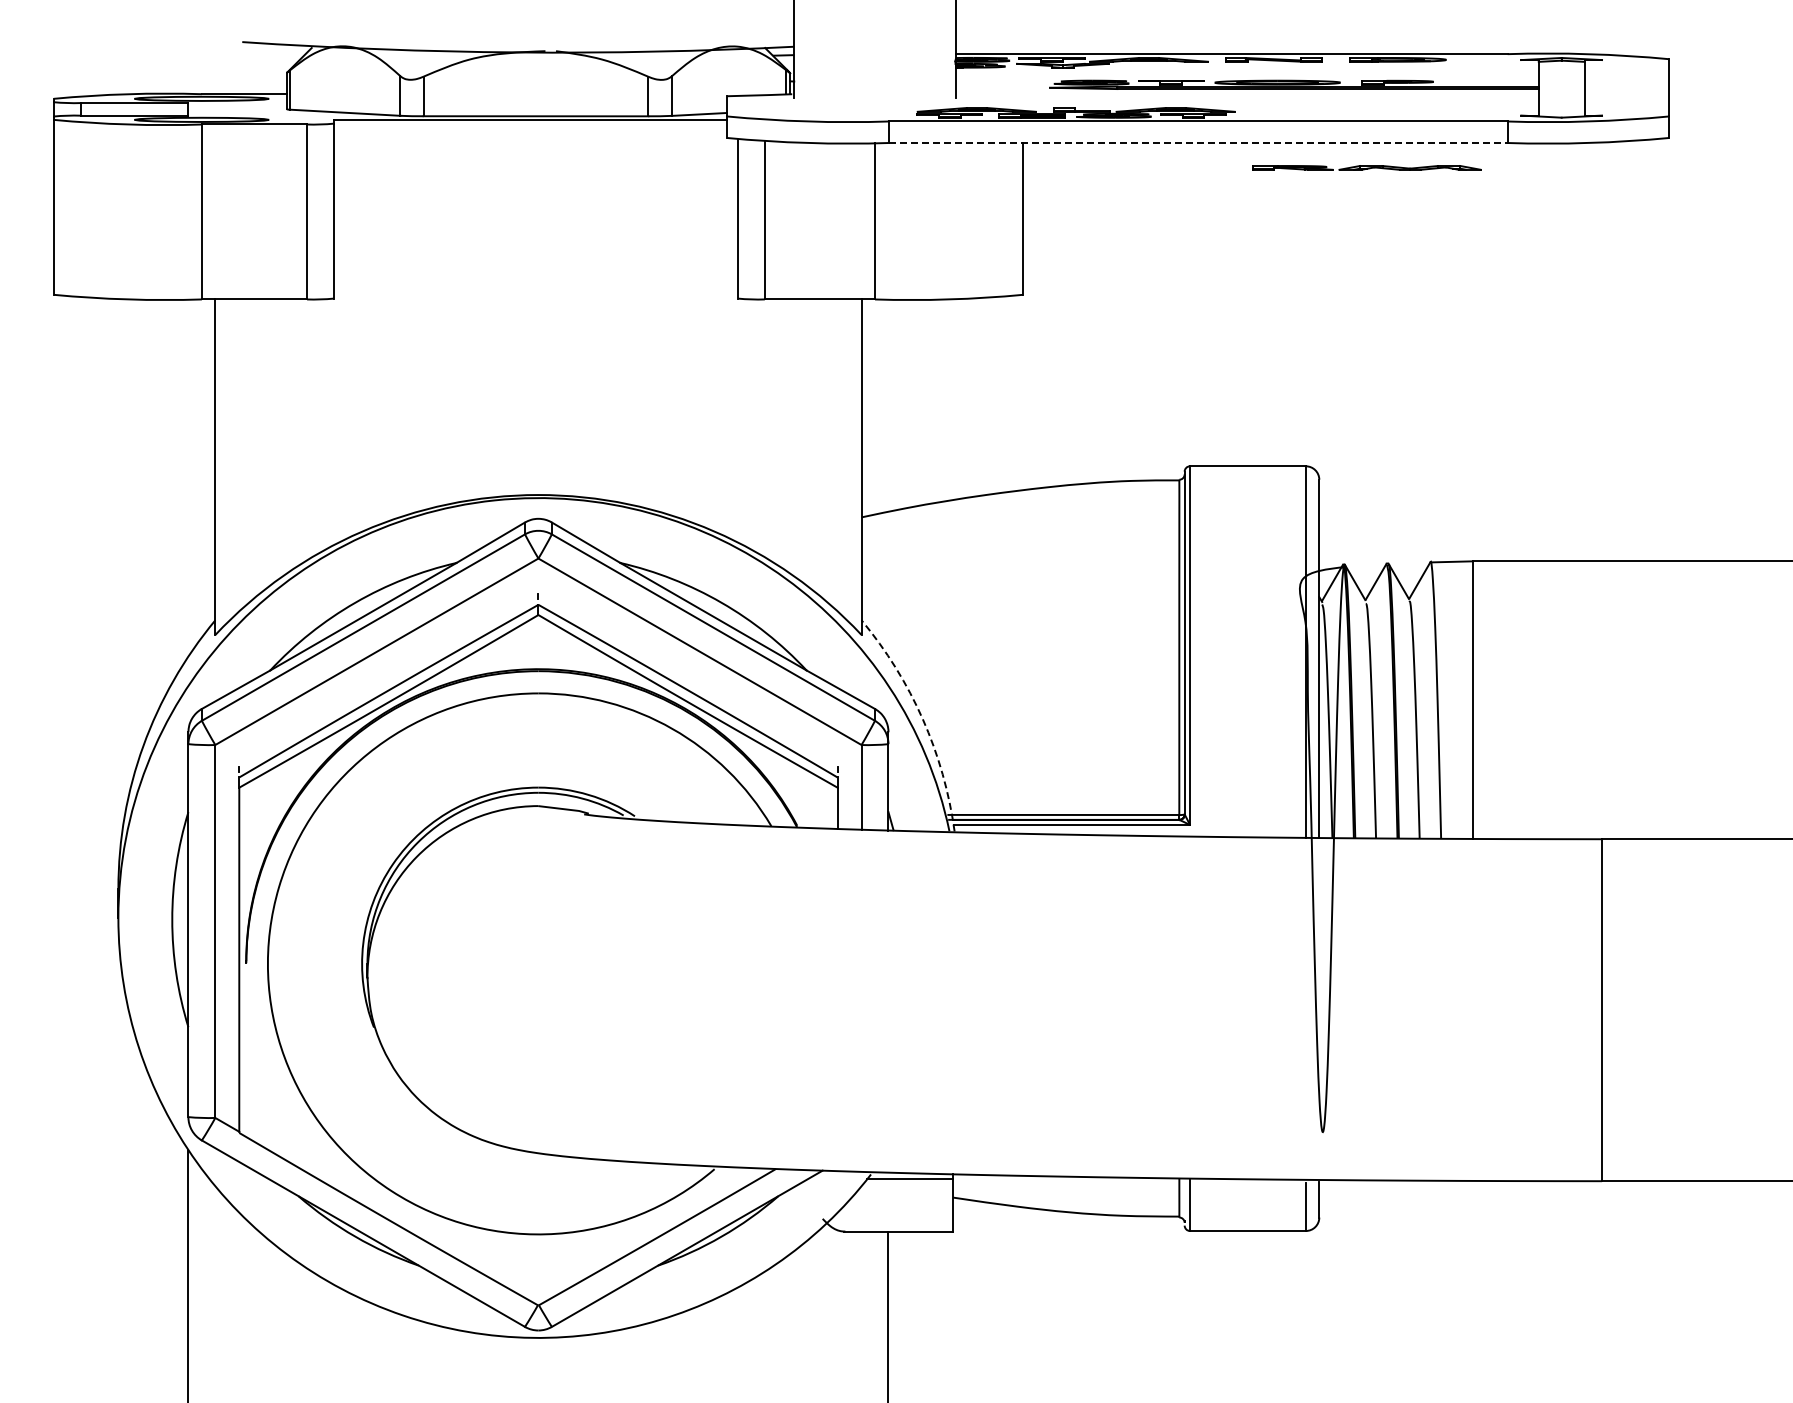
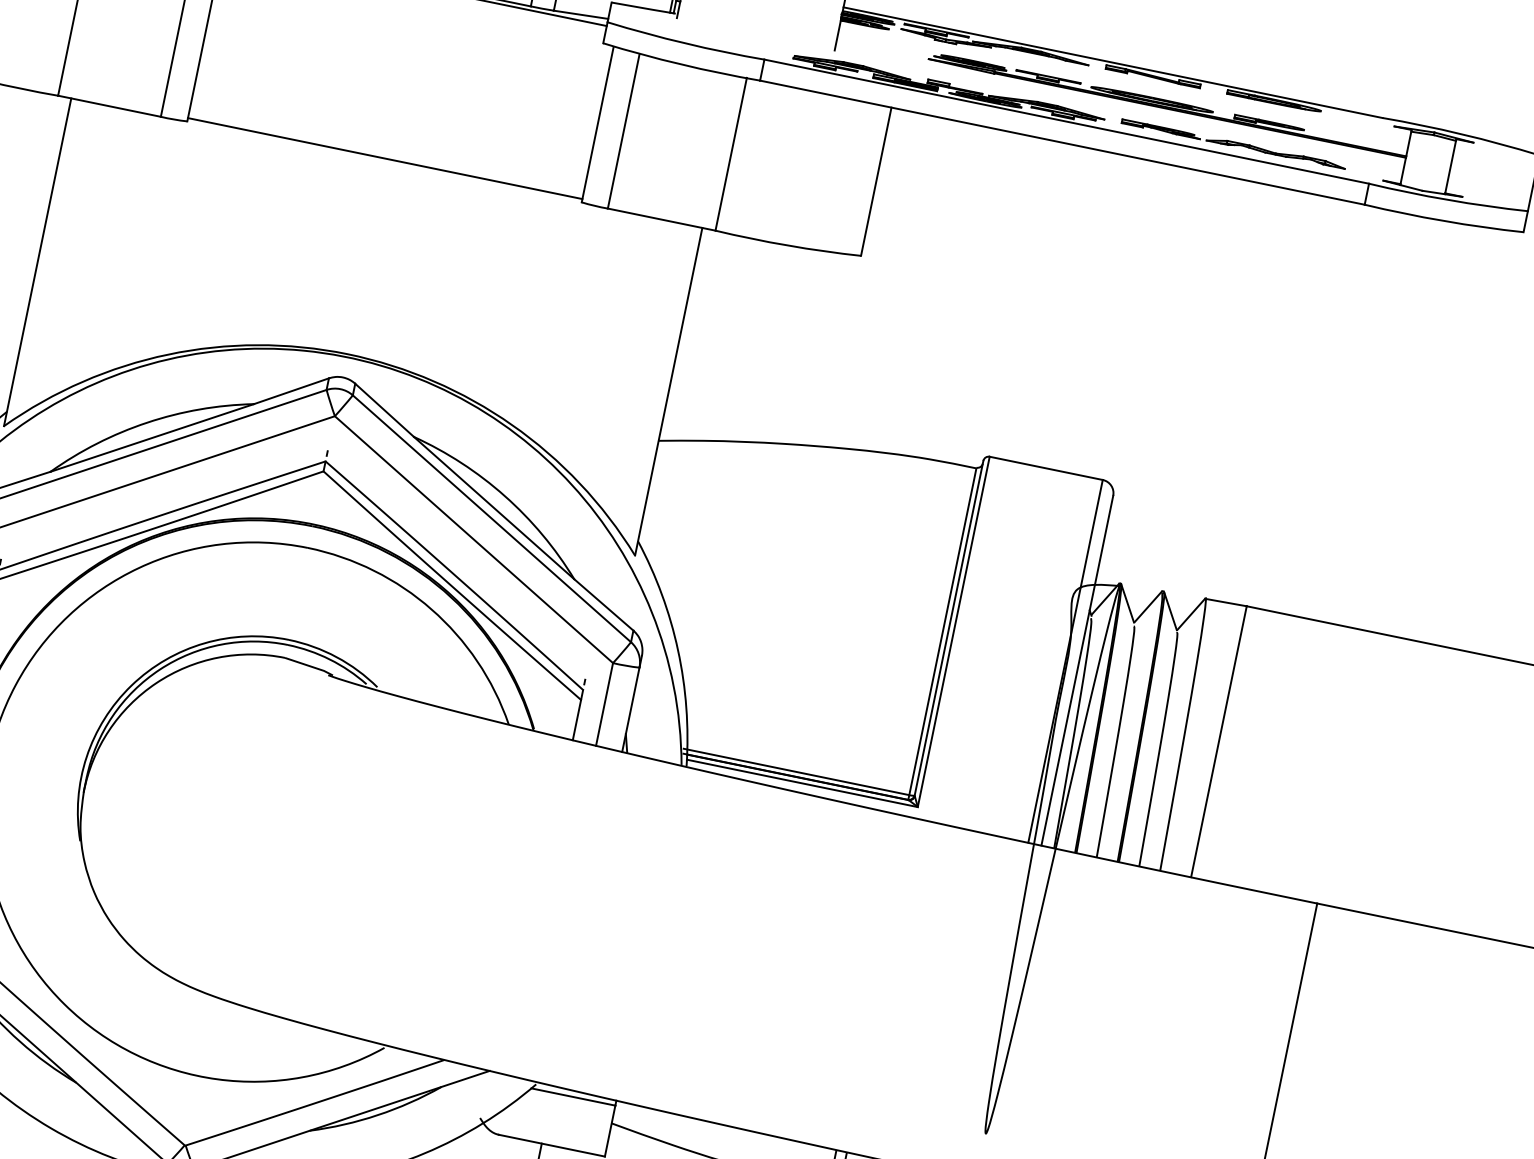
line: (1198, 143) -> (1062, 143), dashed -> solid
part: (1366, 167) -> (1233, 143), moved
line: (535, 295) -> (384, 158), added
arc: (922, 719) -> (677, 650), dashed -> solid

